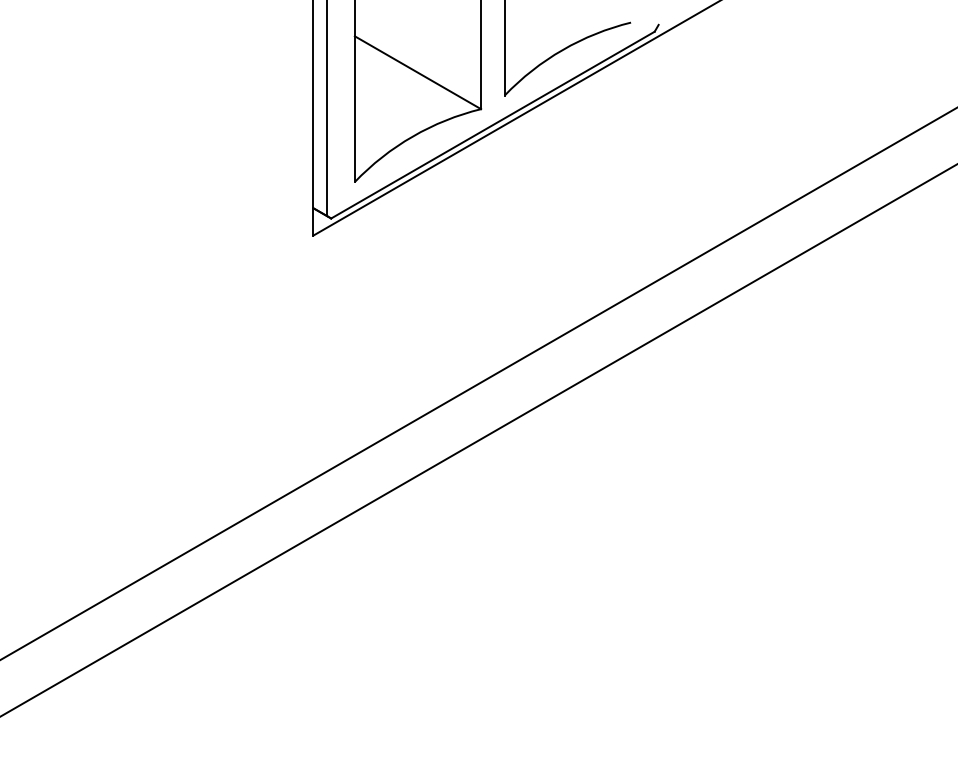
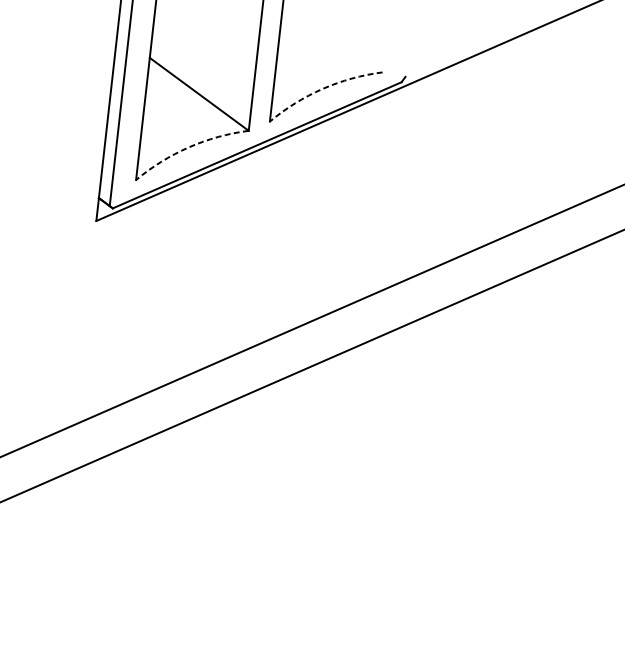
arc: (562, 50) -> (322, 89), solid -> dashed
arc: (412, 136) -> (188, 147), solid -> dashed

